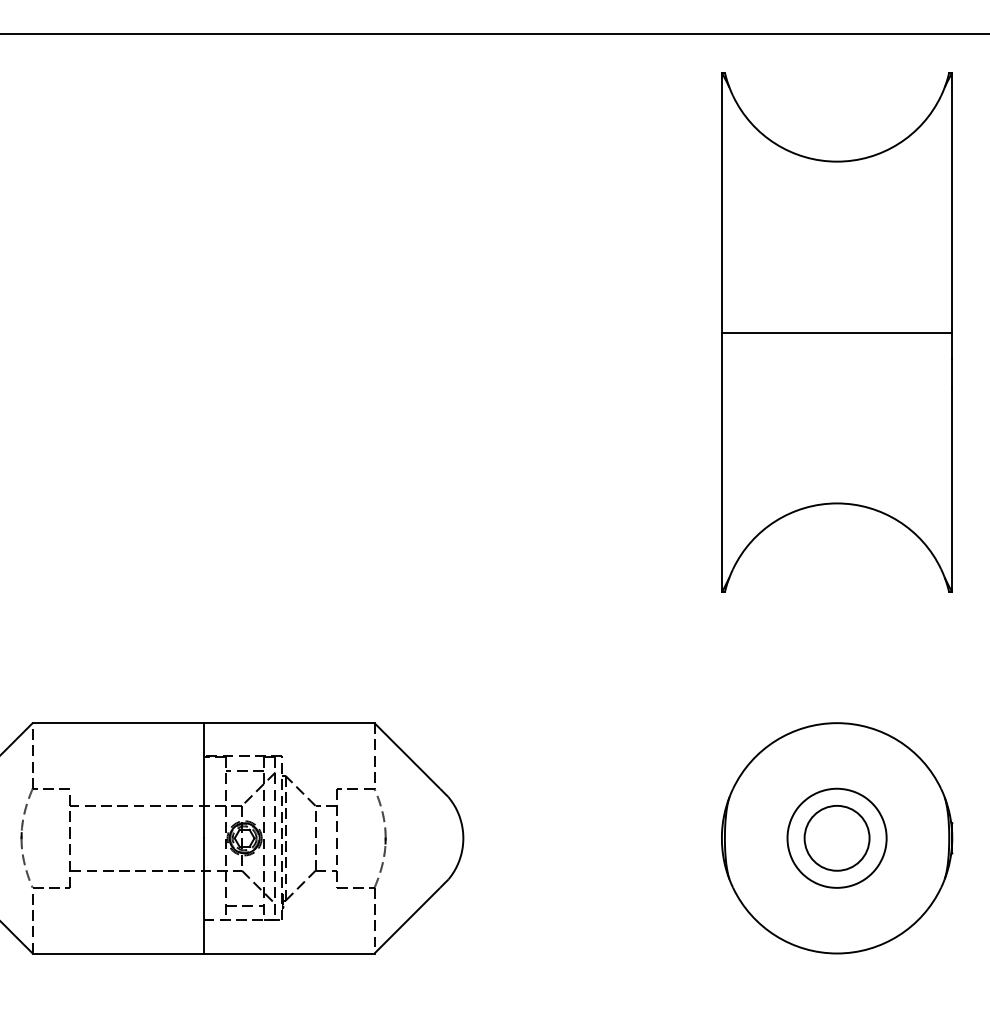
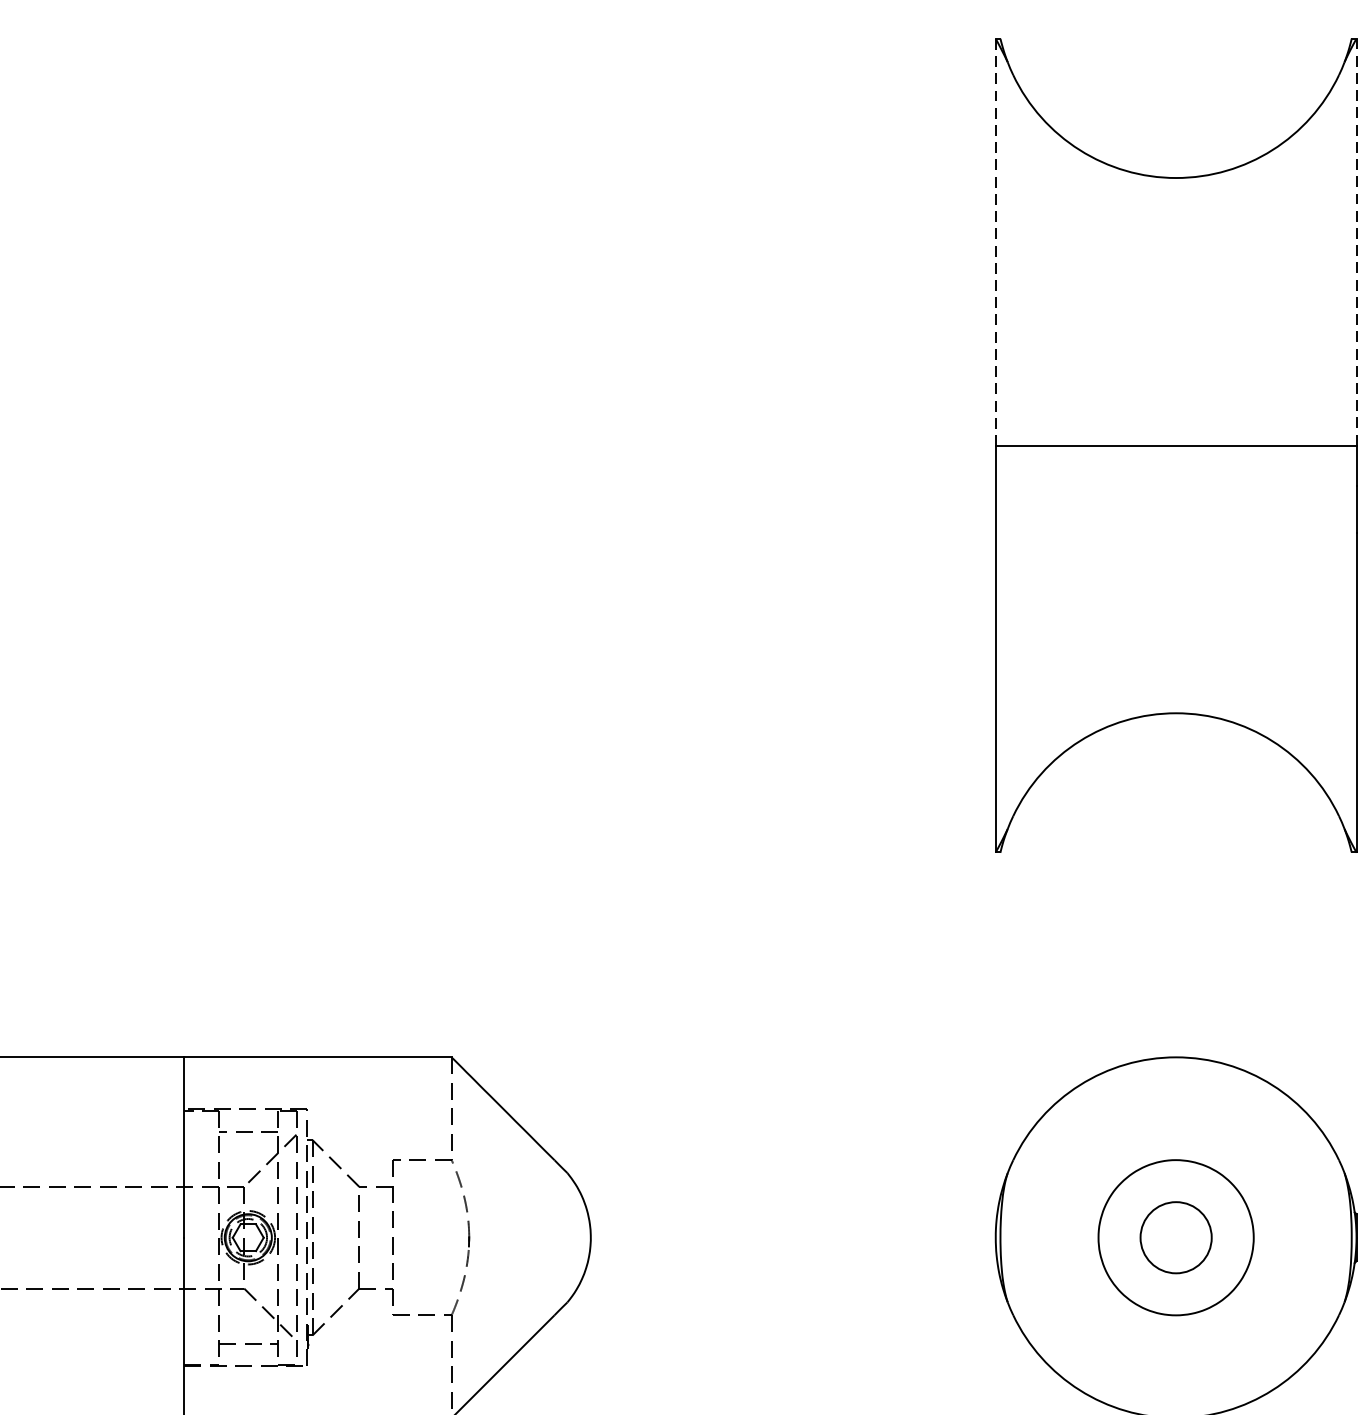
line: (721, 202) -> (995, 241), solid -> dashed
line: (952, 202) -> (1356, 241), solid -> dashed
circle: (836, 837) -> (1175, 1236), size x0.7

